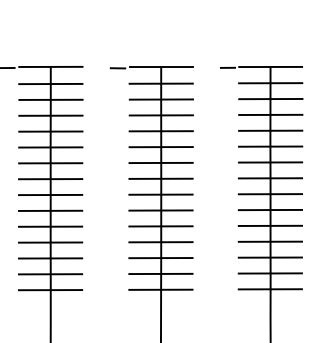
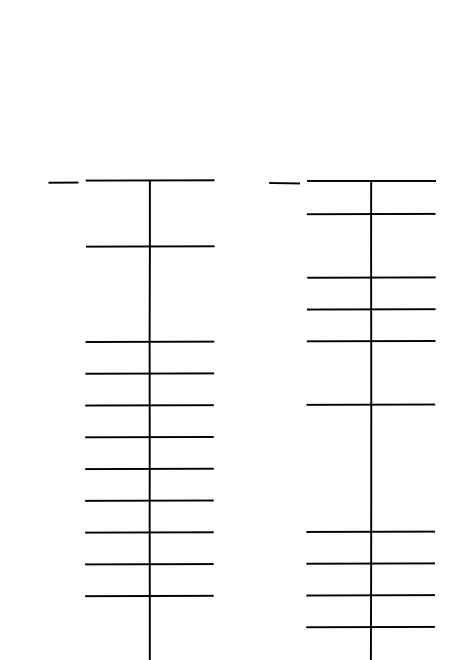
line: (50, 83) -> (149, 213), removed
line: (161, 99) -> (371, 245), removed
line: (50, 115) -> (149, 277), removed
line: (50, 131) -> (149, 309), removed
line: (160, 162) -> (369, 371), removed
line: (160, 194) -> (369, 436), removed
line: (160, 210) -> (369, 468), removed
line: (160, 226) -> (369, 500), removed
line: (50, 290) -> (149, 628), removed

